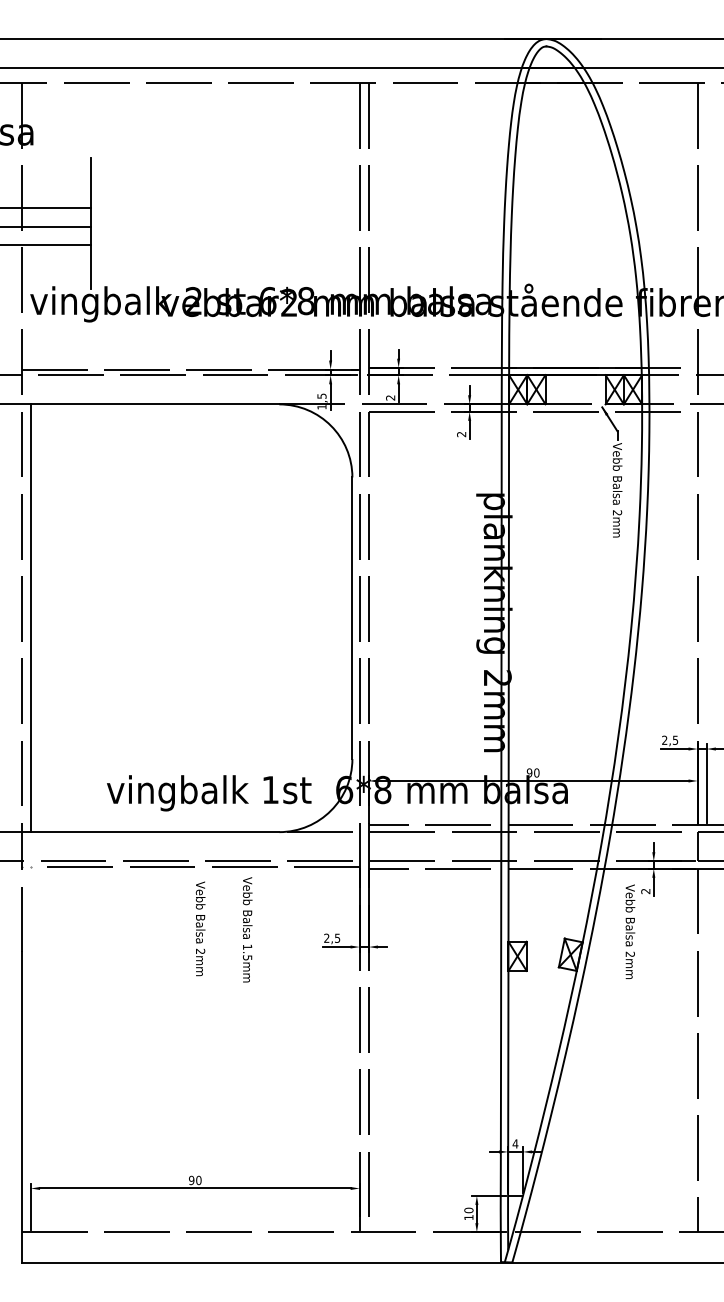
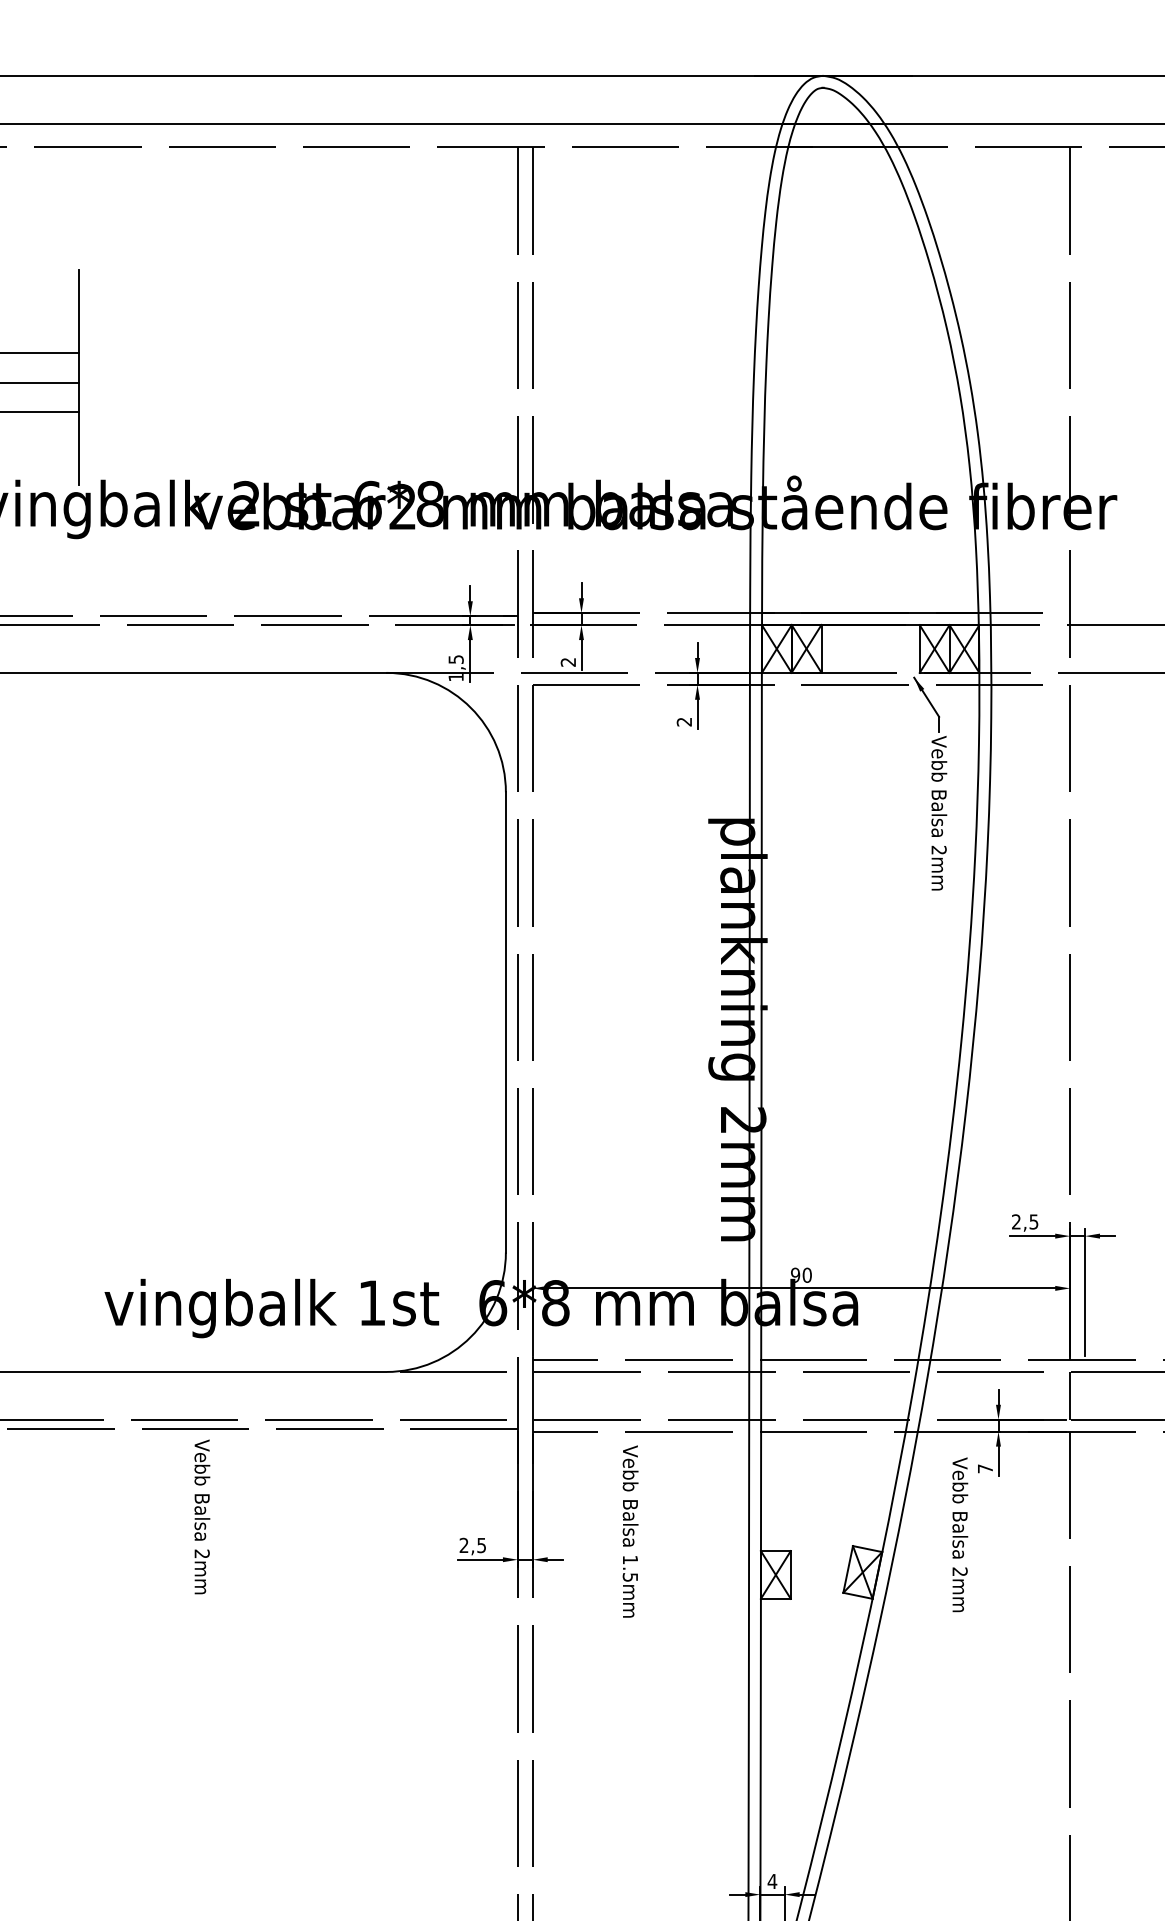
text: (645, 891) -> (984, 1468), 2 -> 7
text: (200, 928) -> (202, 1516), moved
text: (247, 929) -> (630, 1531), moved

